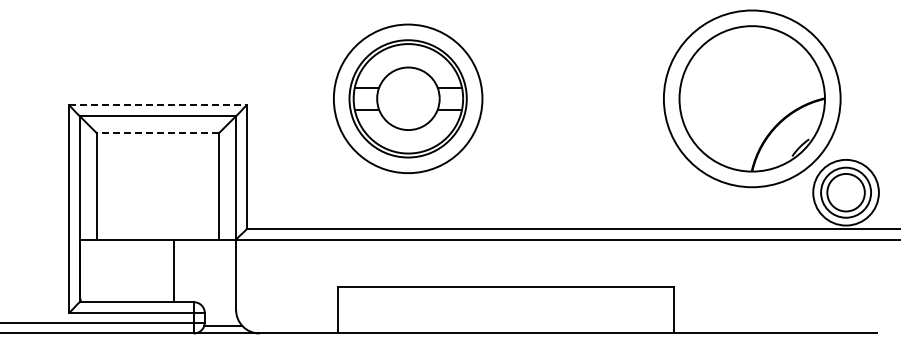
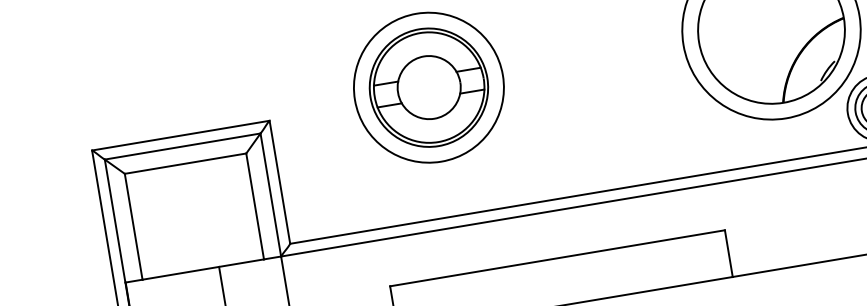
line: (158, 105) -> (181, 135), dashed -> solid
line: (157, 133) -> (185, 163), dashed -> solid

